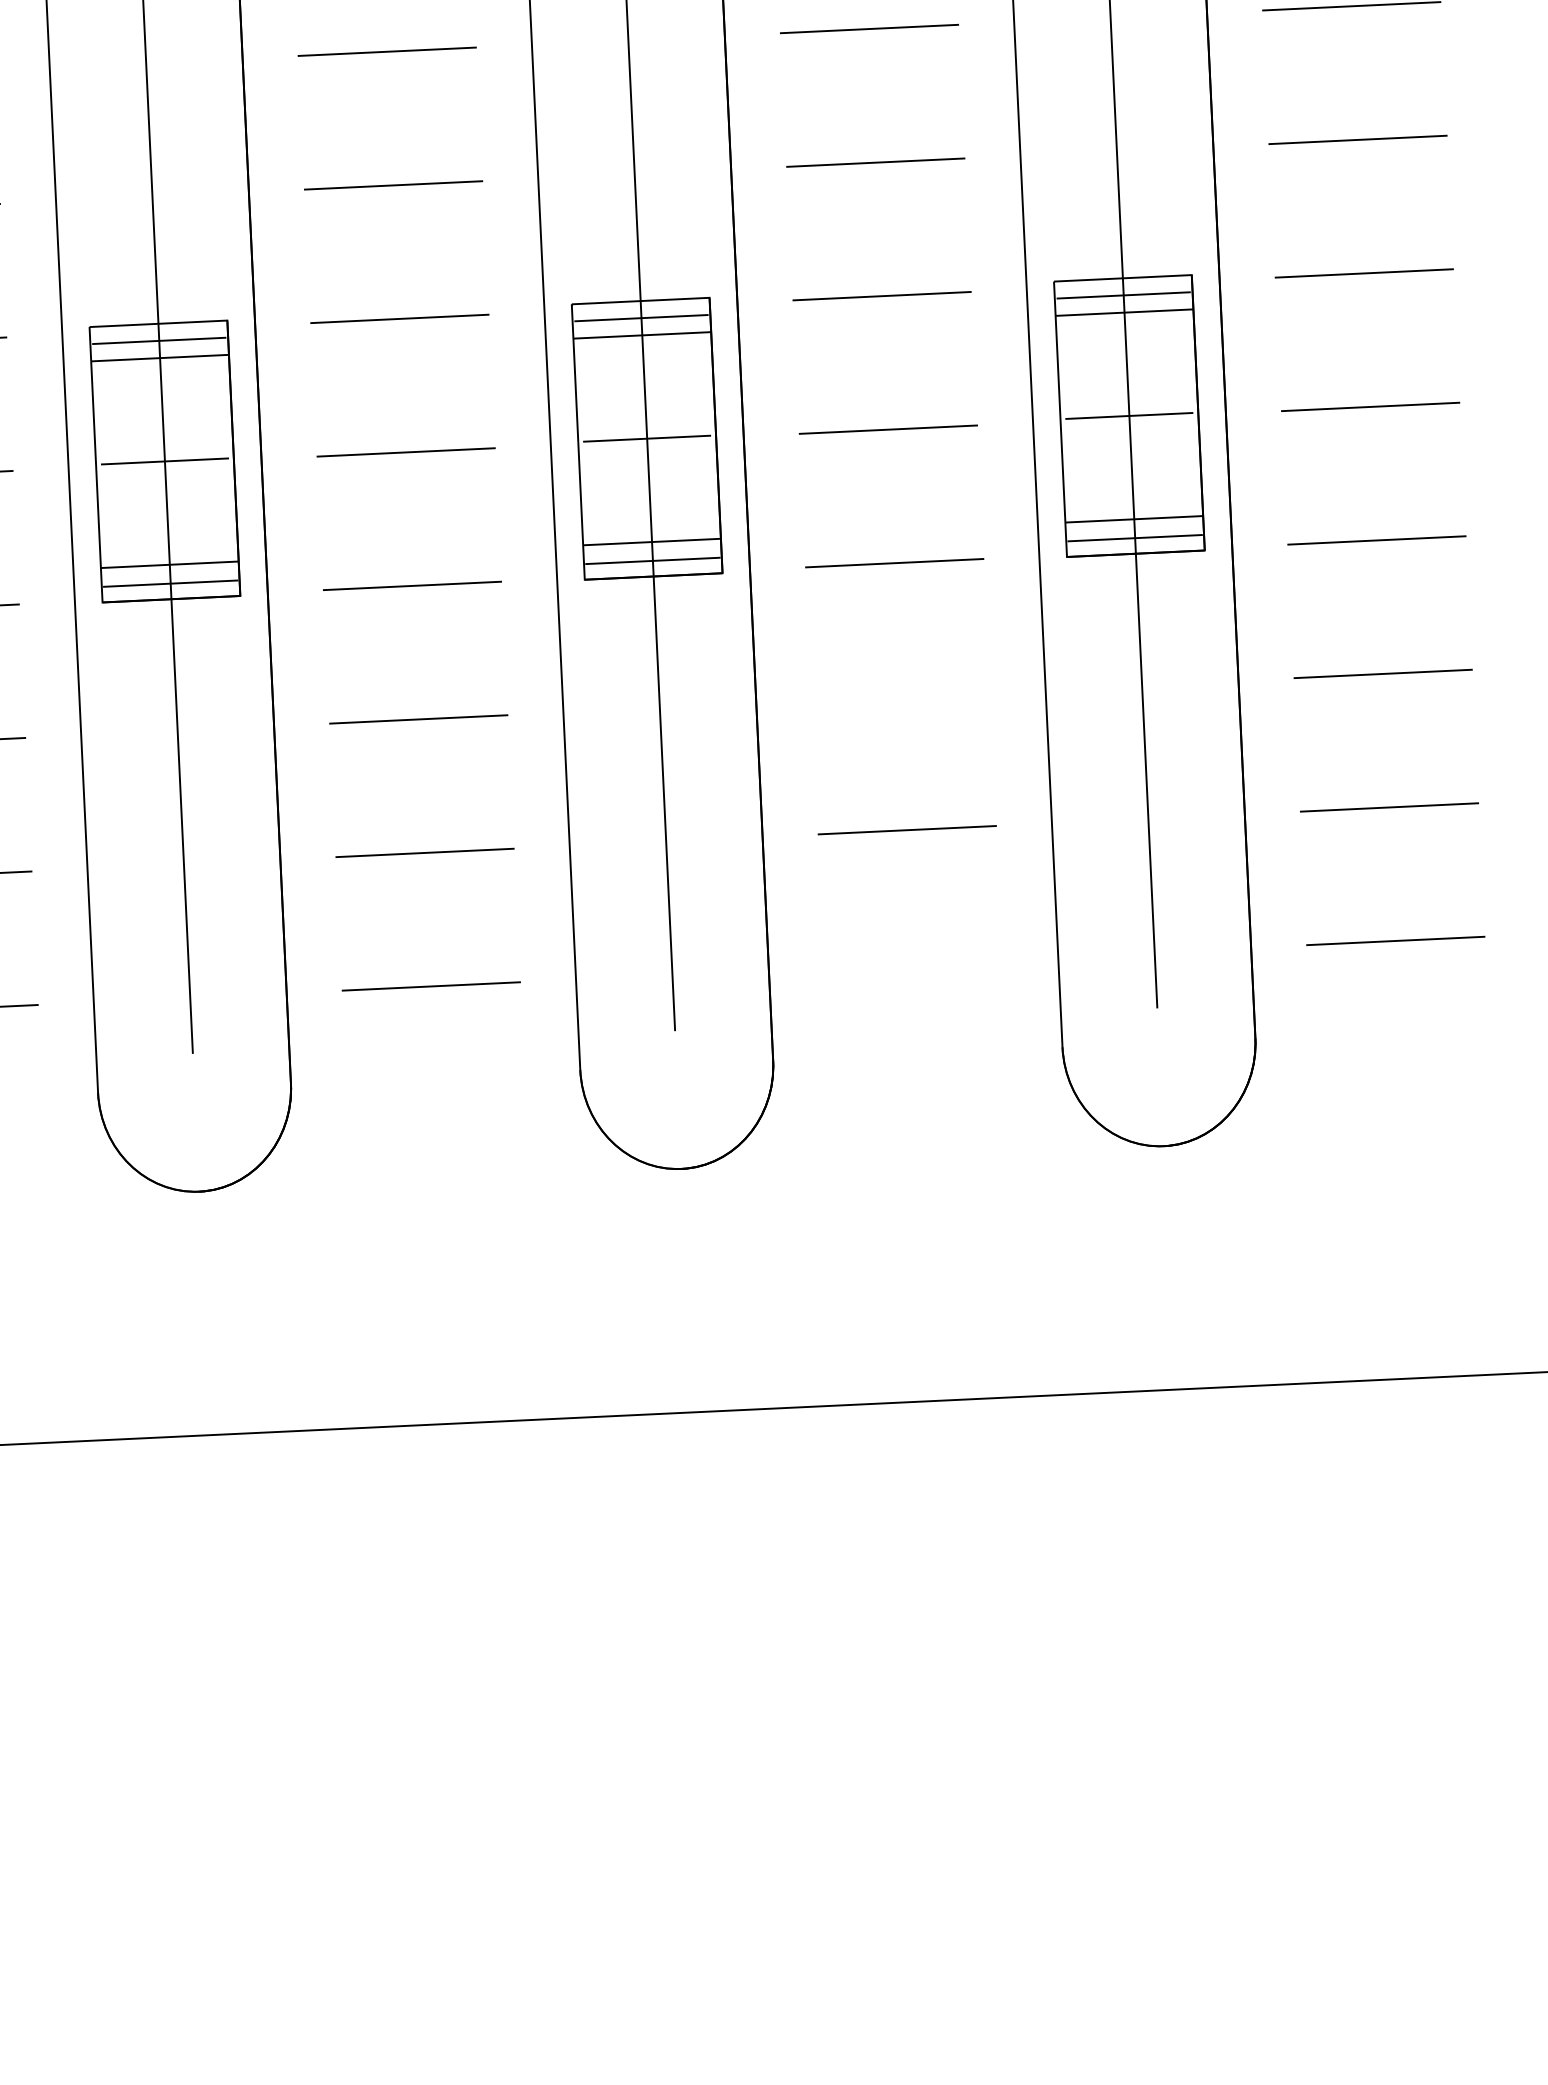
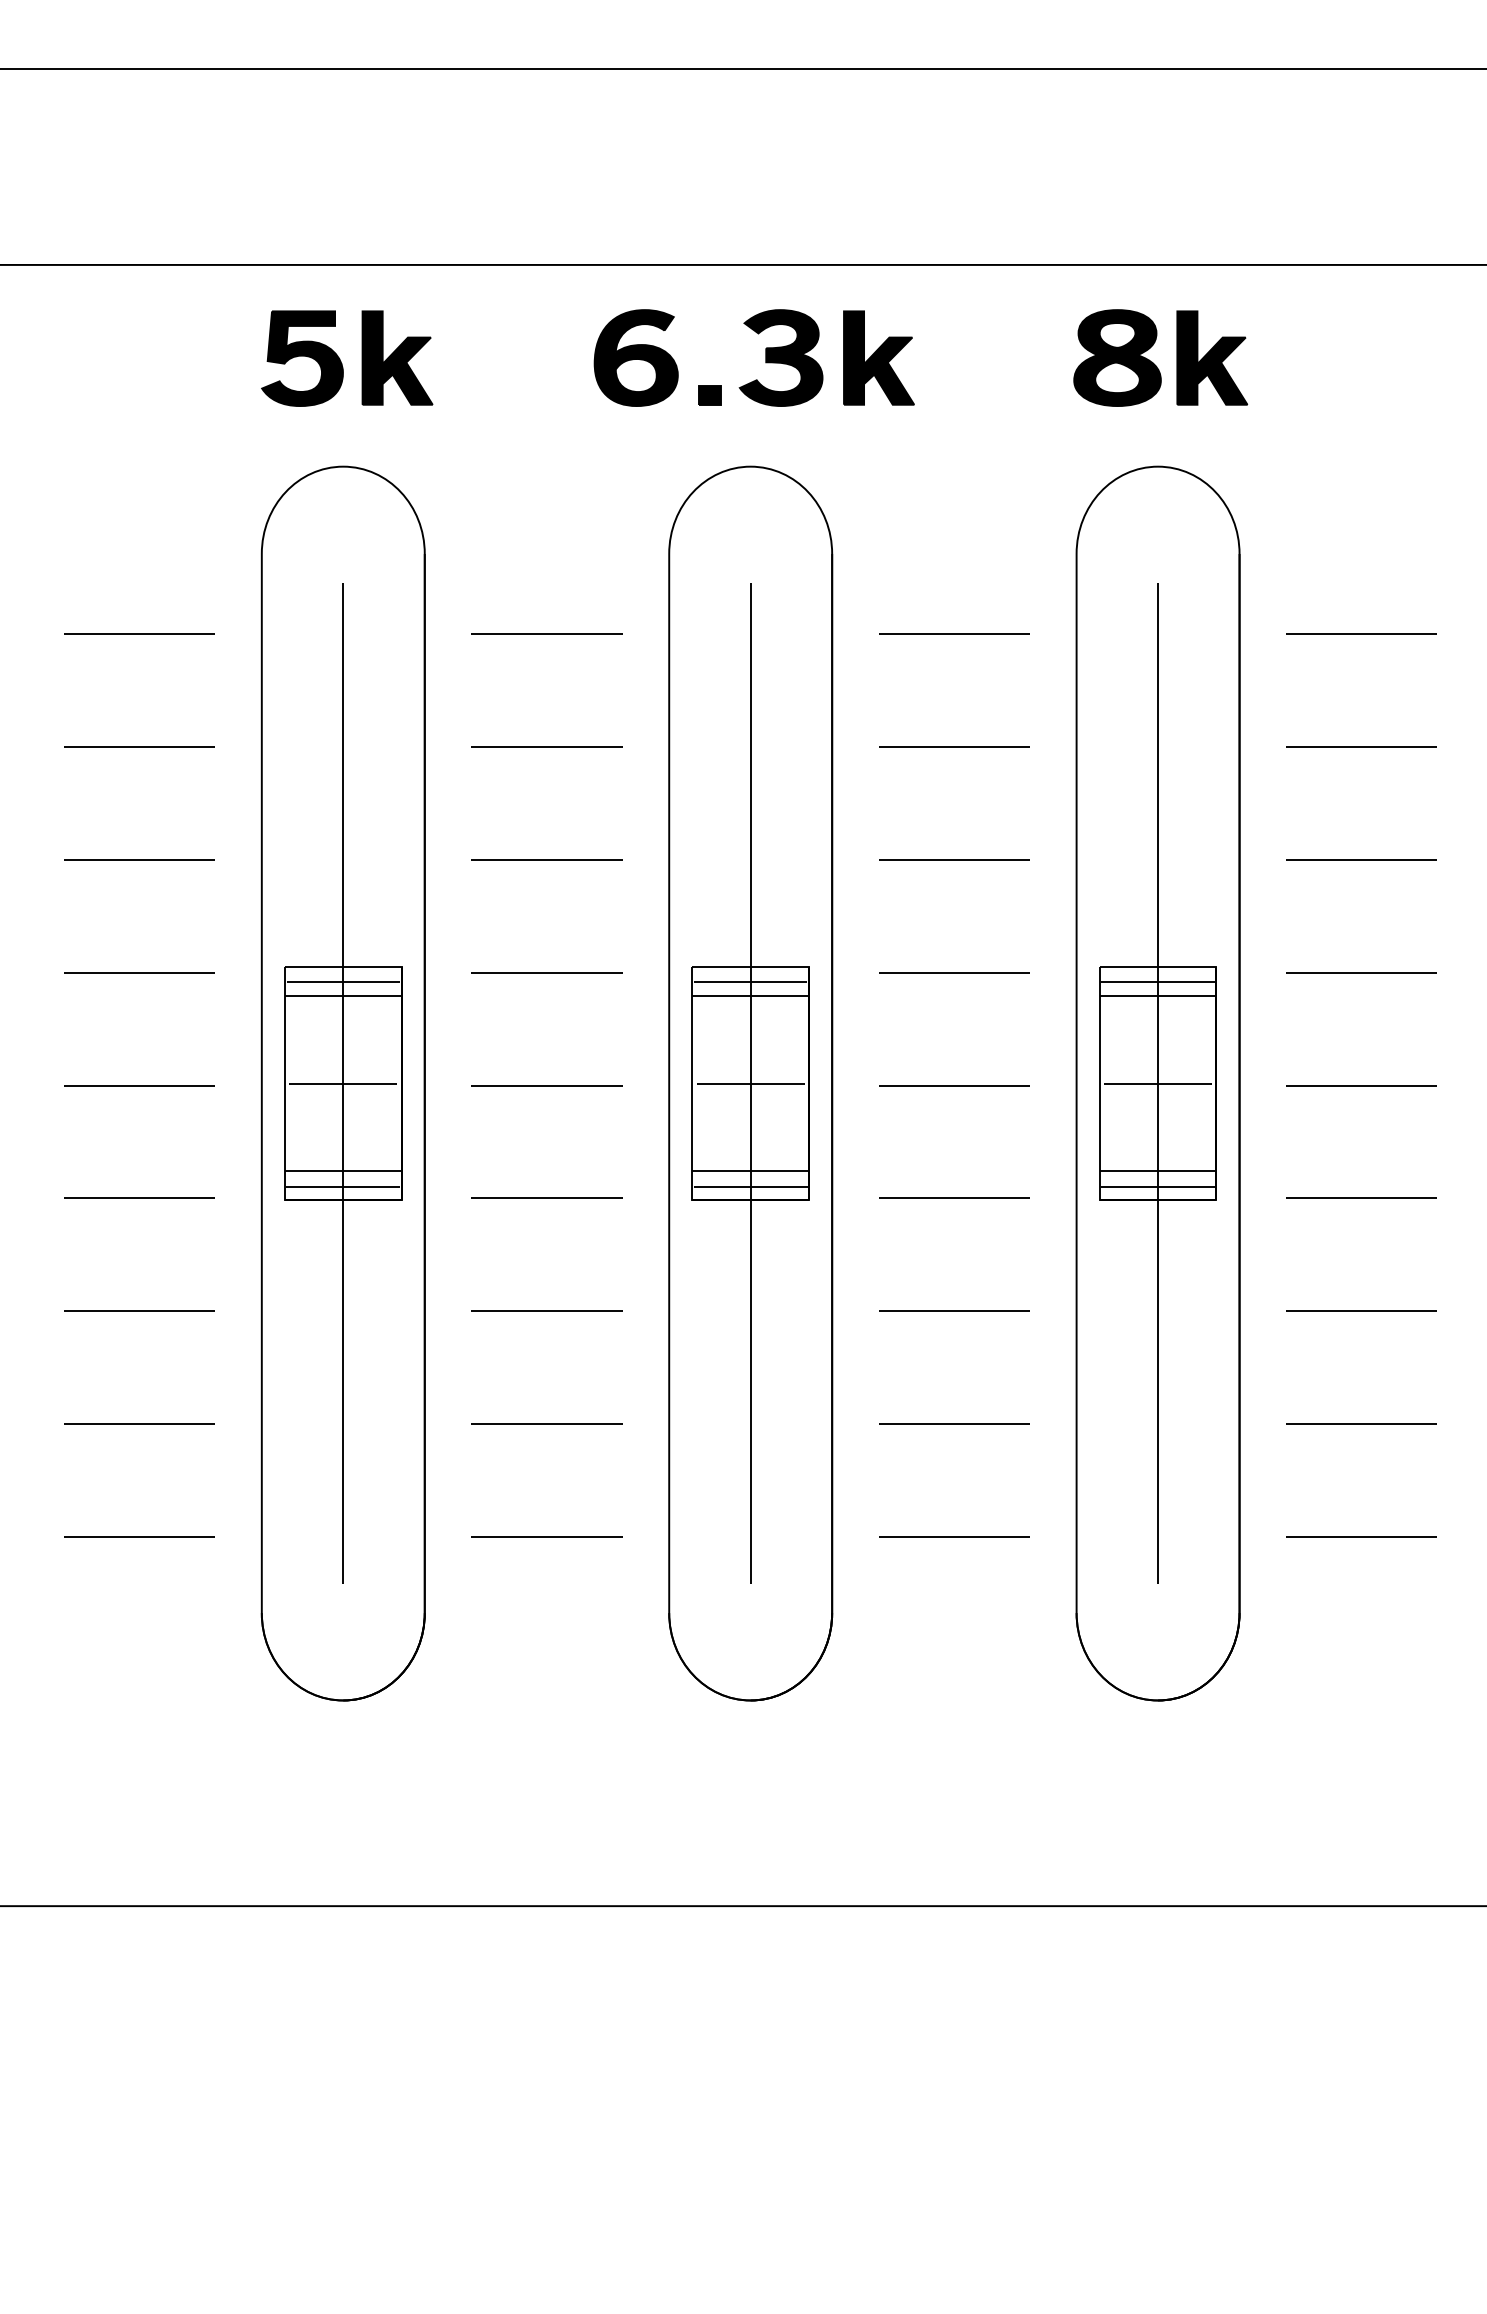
line: (901, 695) -> (954, 1310), added
line: (913, 963) -> (954, 1536), added

